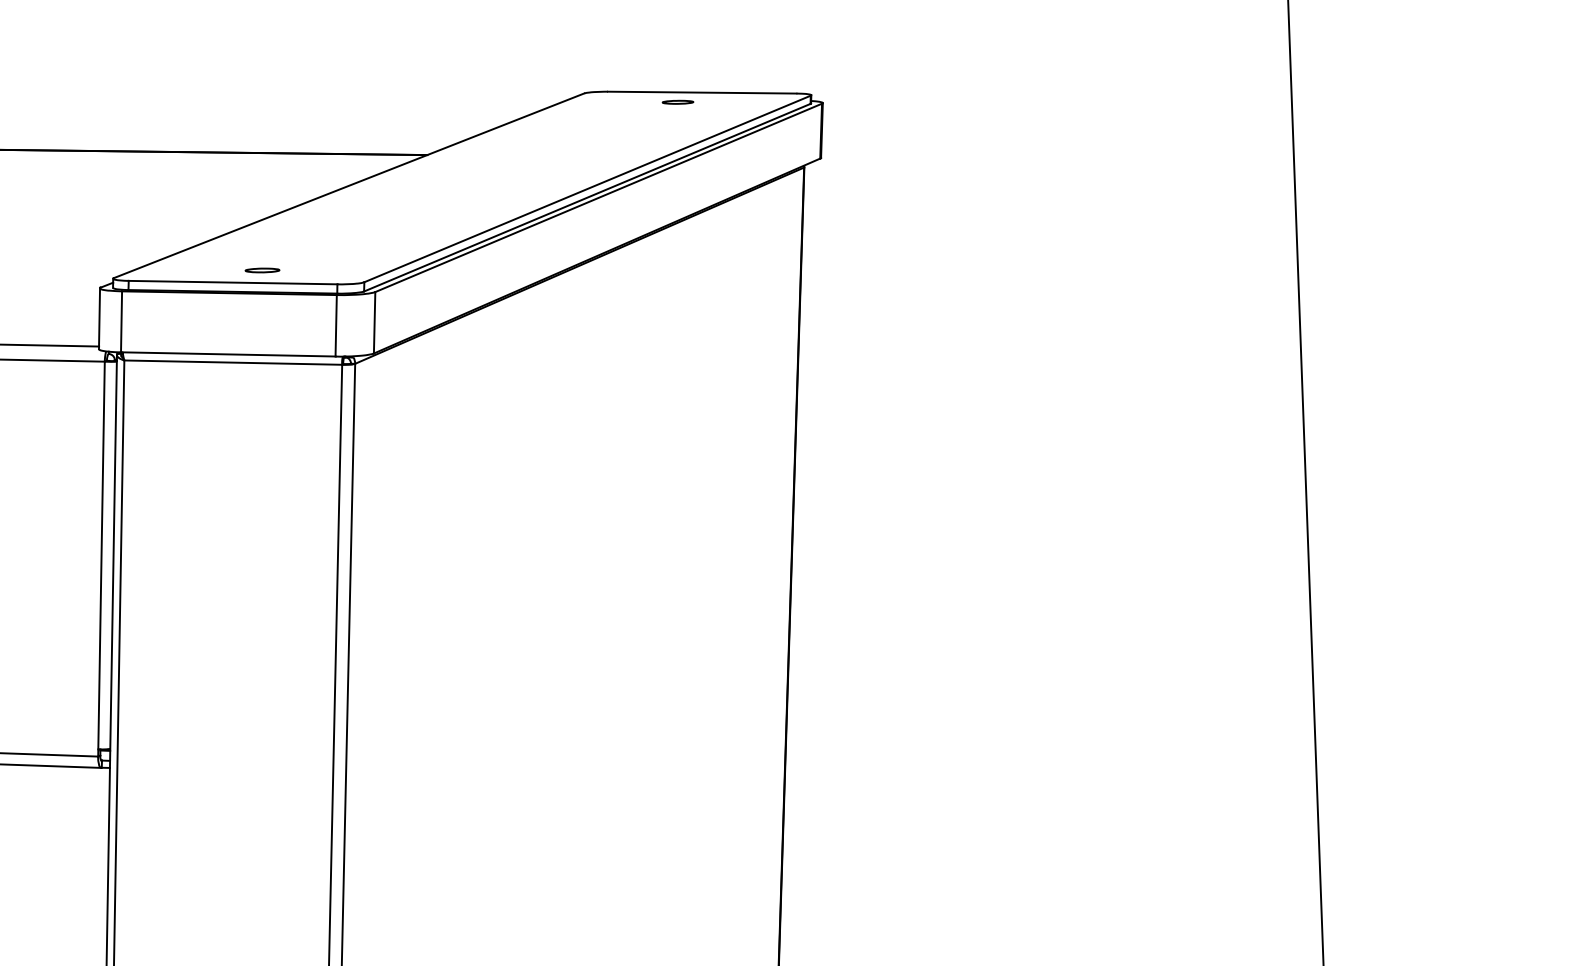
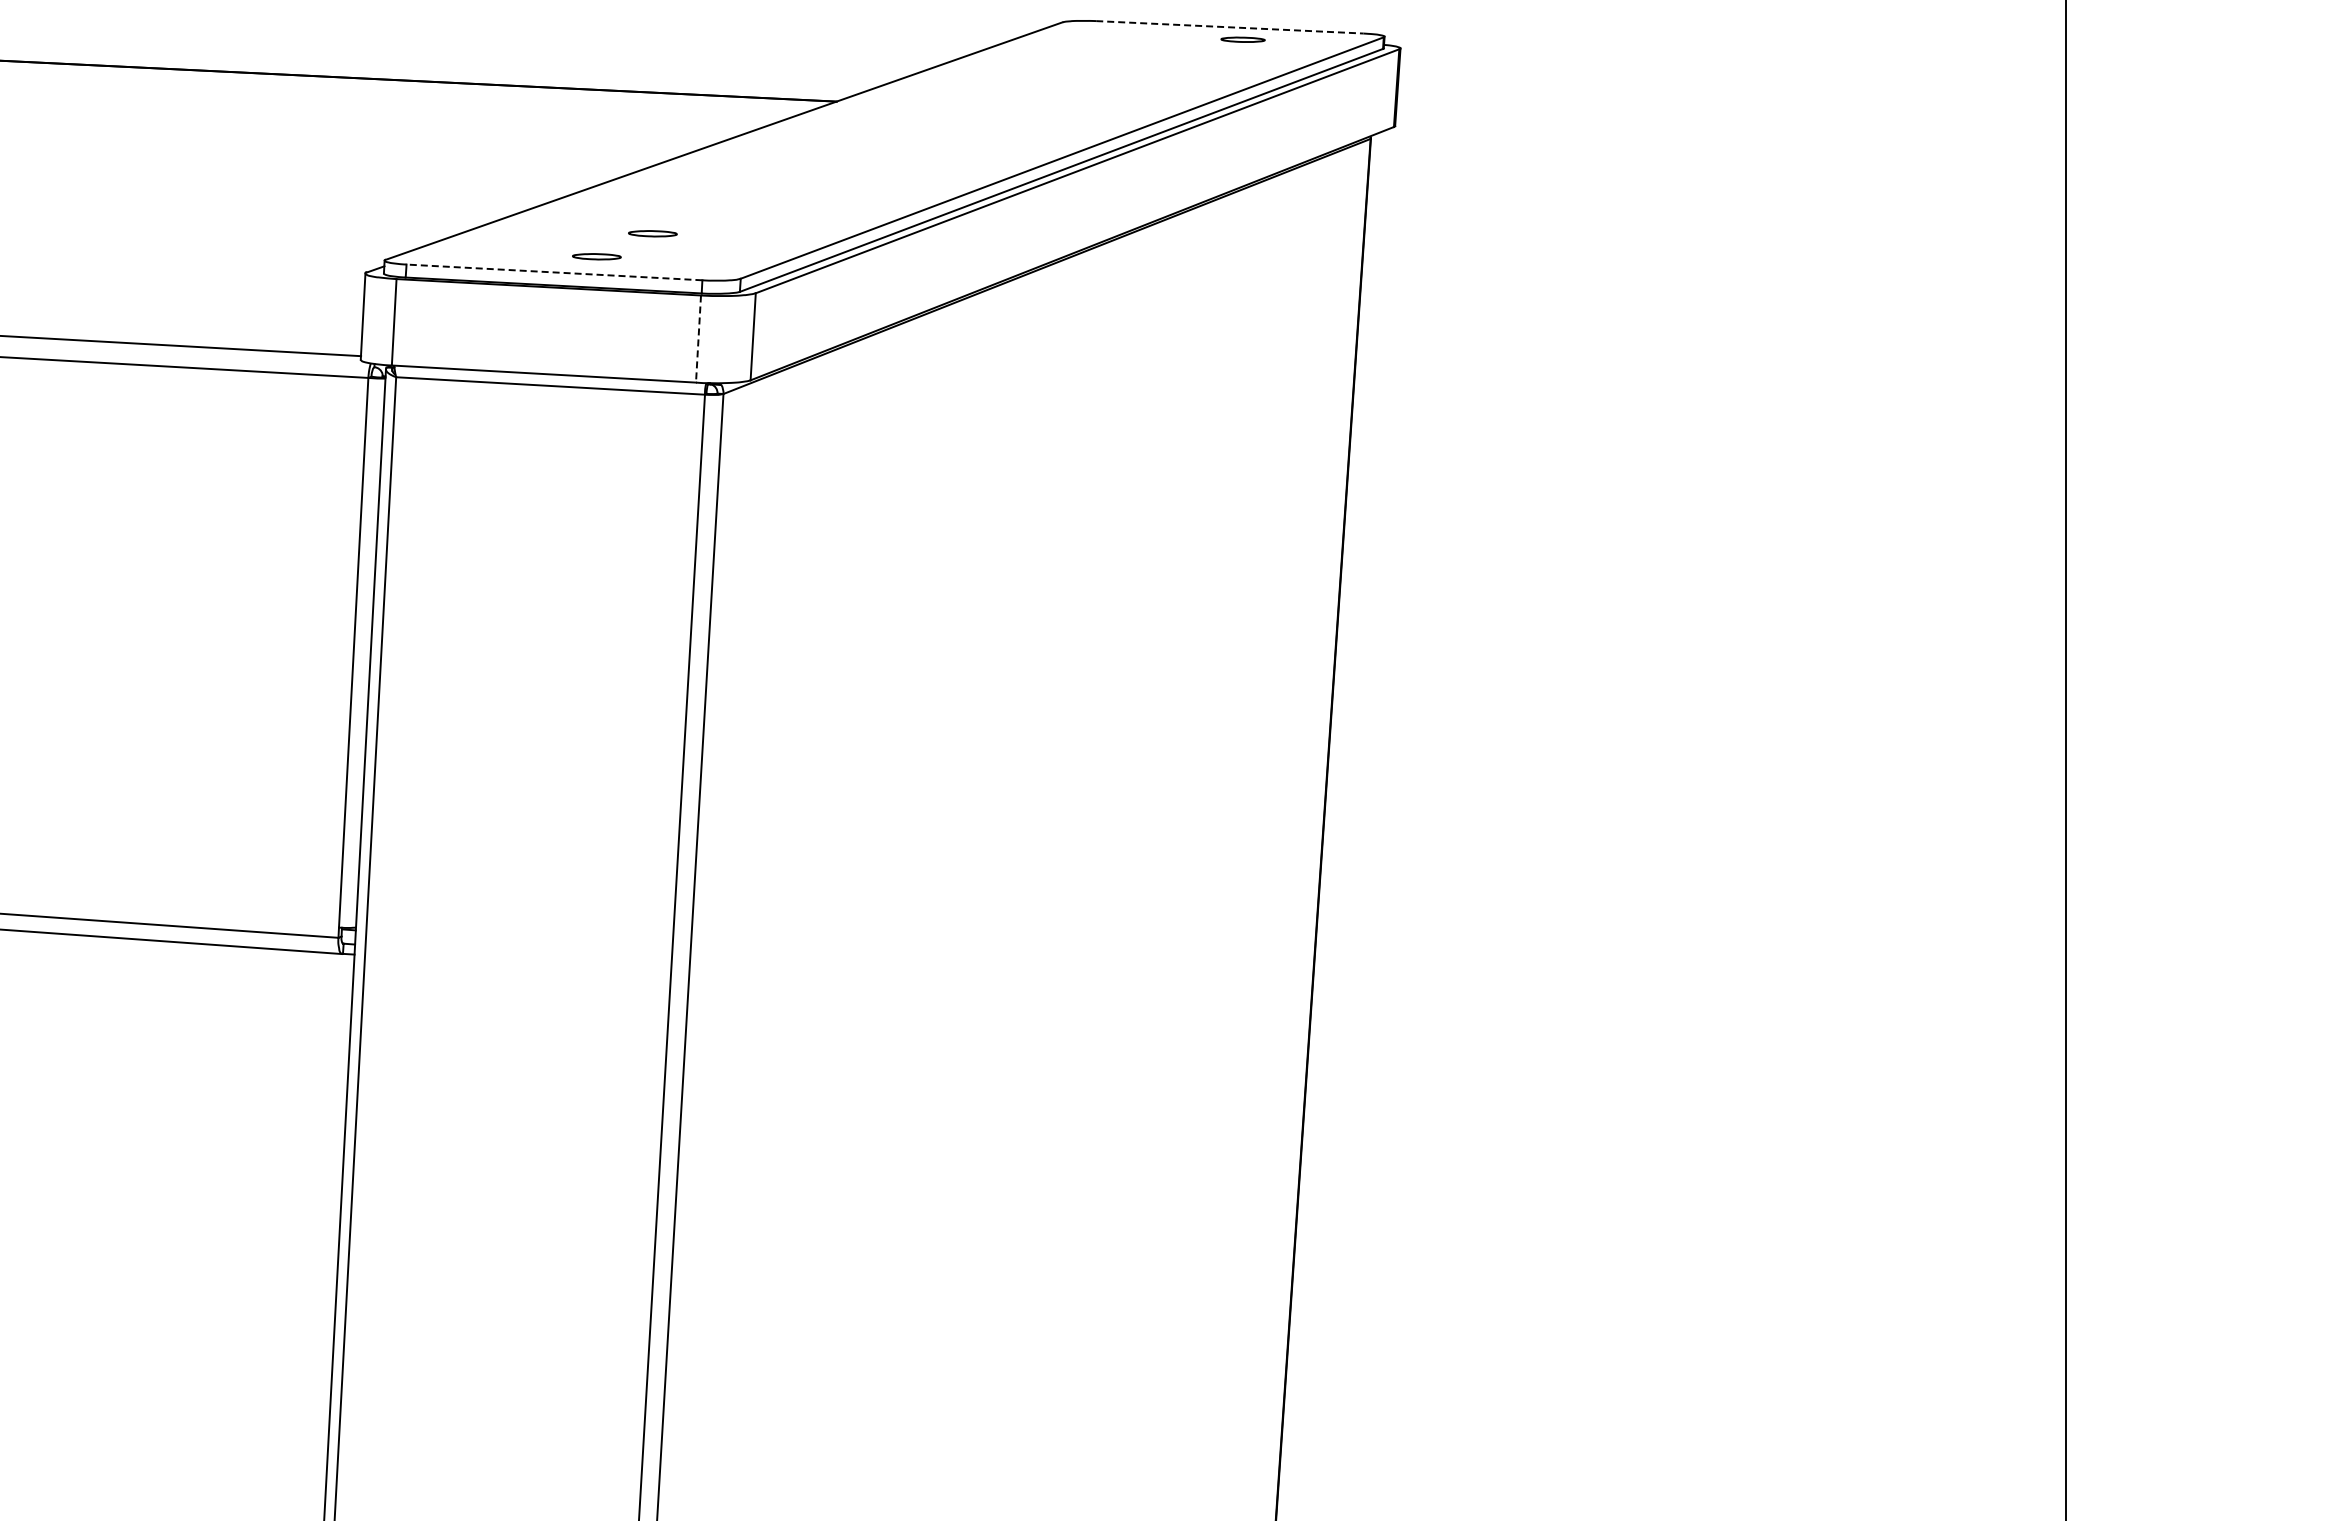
line: (701, 92) -> (1229, 27), solid -> dashed
part: (677, 102) -> (1242, 39), moved
part: (301, 252) -> (652, 233), added
line: (232, 282) -> (553, 272), solid -> dashed
line: (336, 326) -> (698, 339), solid -> dashed

